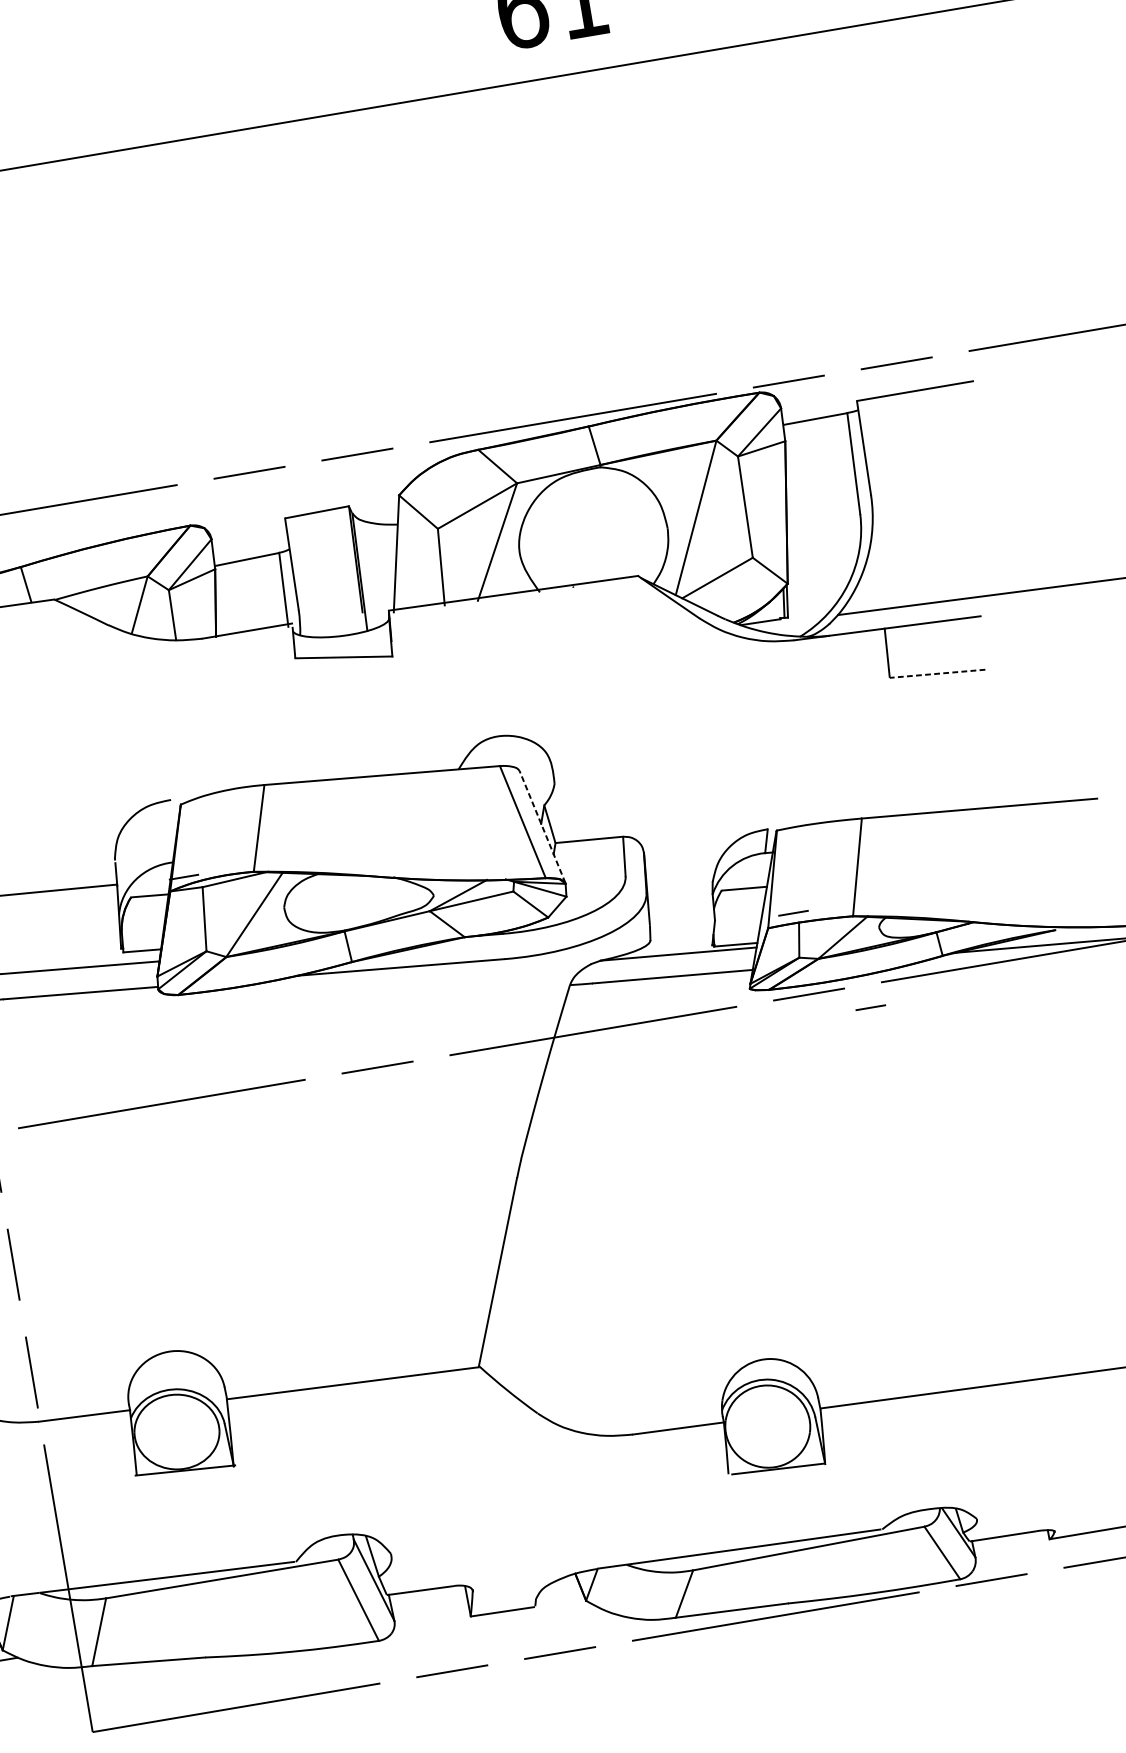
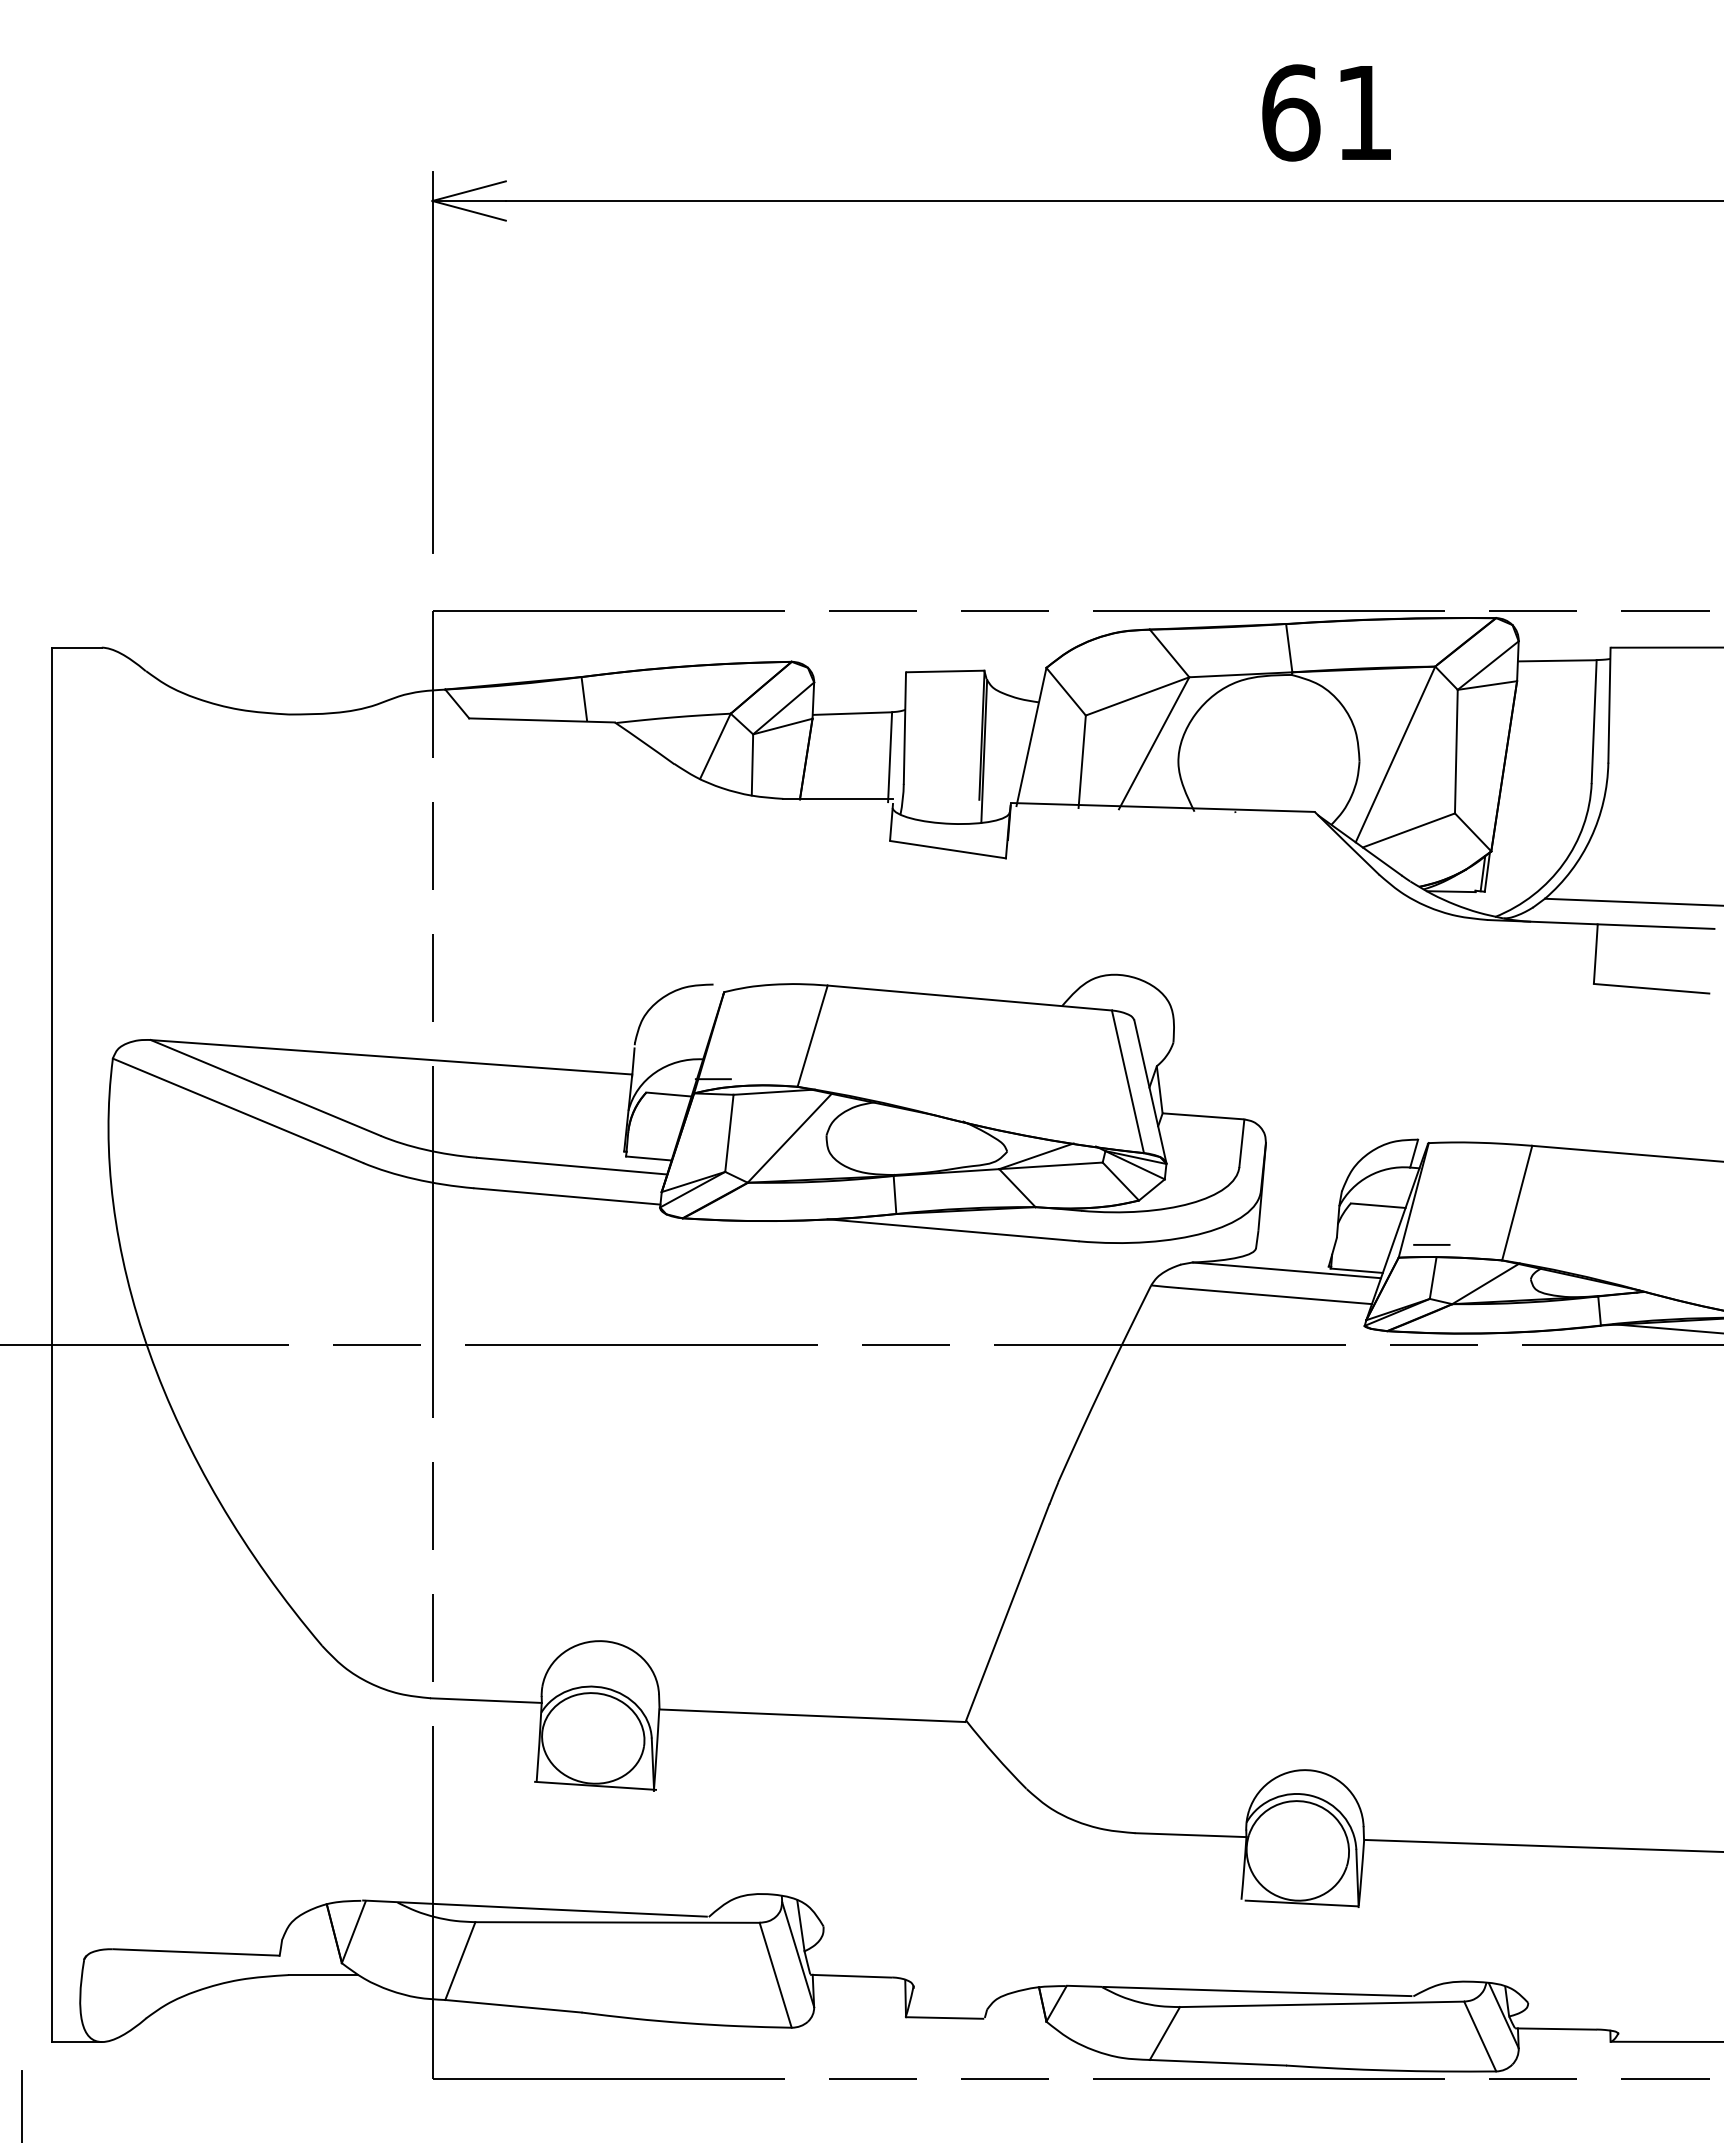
line: (937, 673) -> (1651, 988), dashed -> solid
line: (542, 826) -> (1150, 1091), dashed -> solid
line: (870, 1007) -> (1504, 1372), removed

